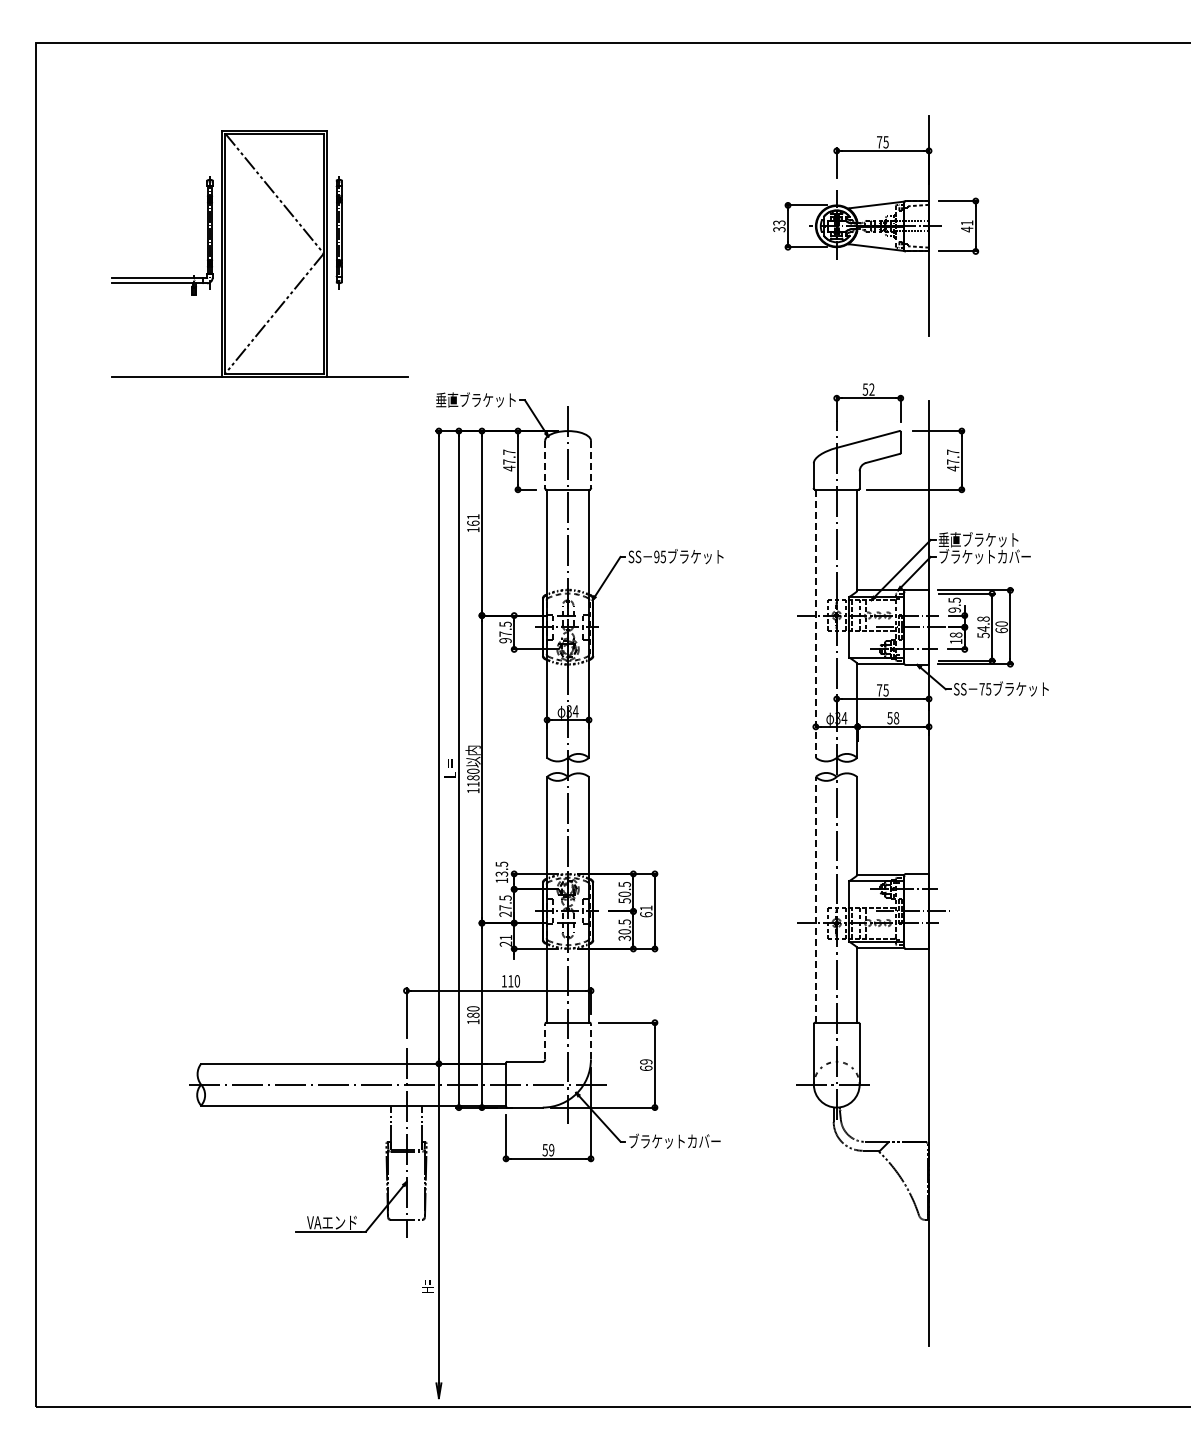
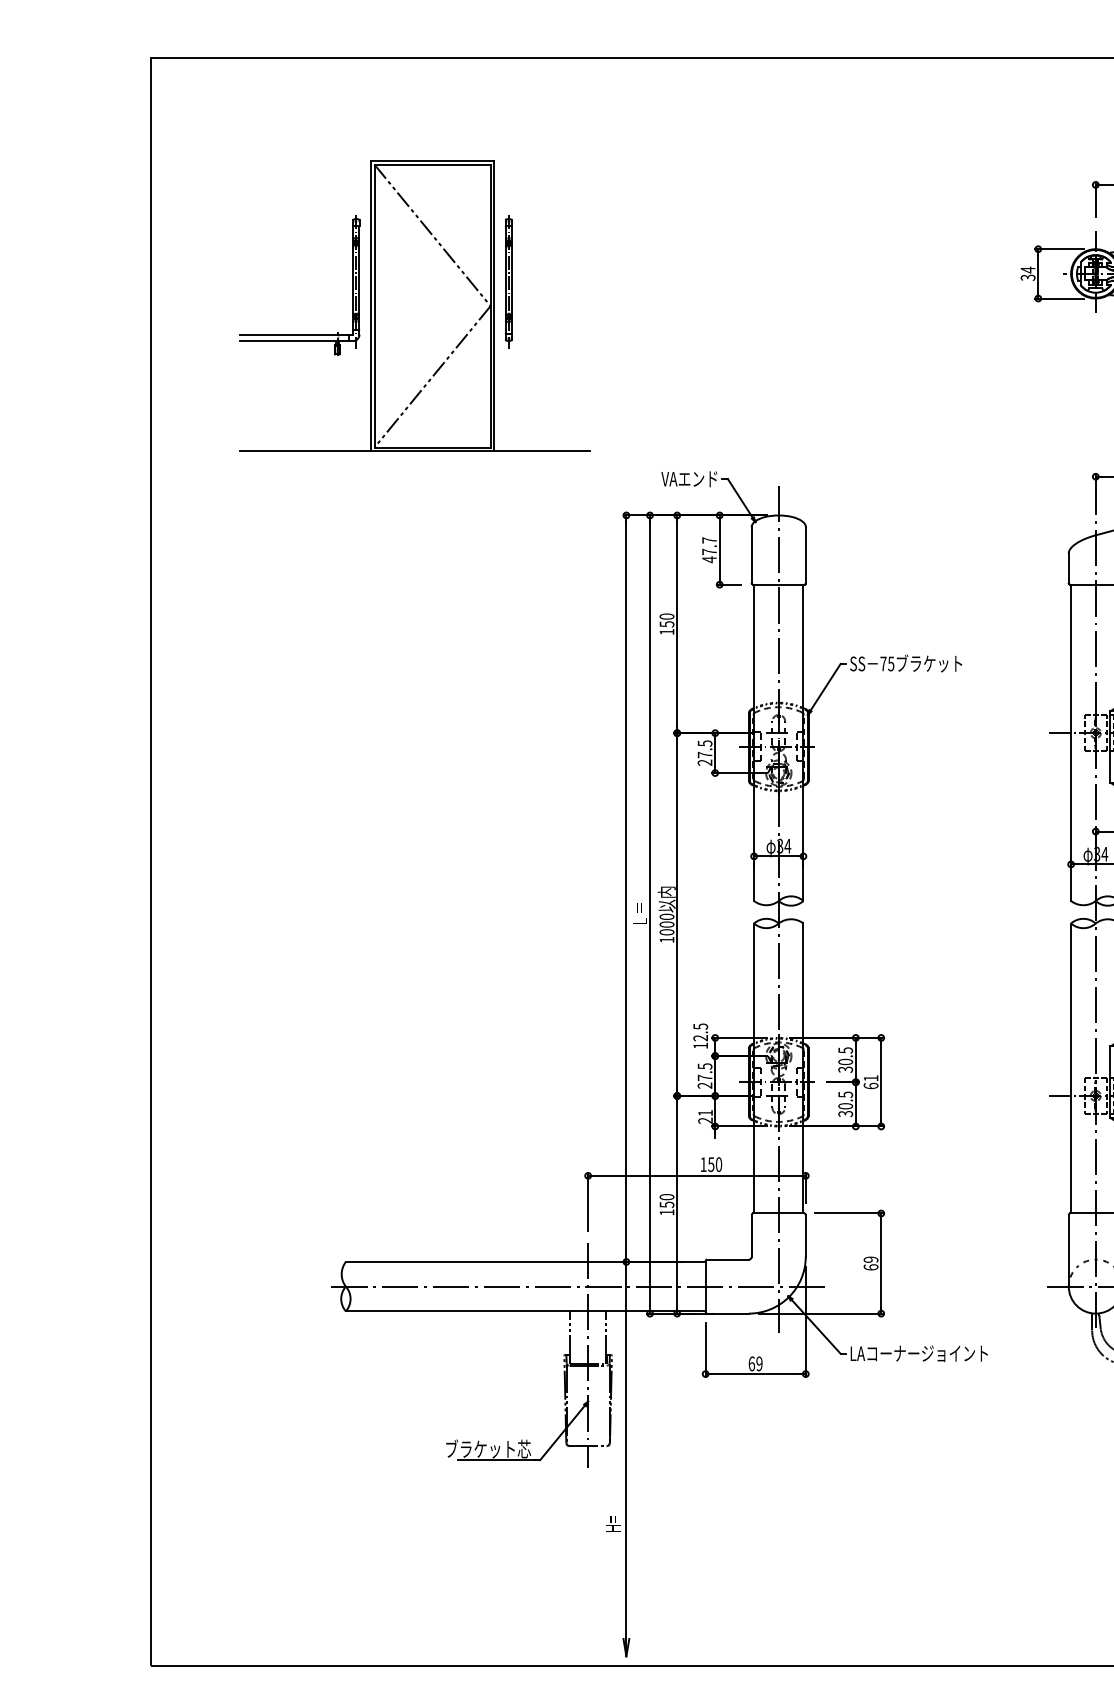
text: (779, 222) -> (1028, 269), 33 -> 34
text: (475, 399) -> (669, 478), 垂直ブラケット -> VAエンド
line: (545, 464) -> (752, 554), dashed -> solid
line: (591, 464) -> (806, 554), dashed -> solid
text: (473, 519) -> (667, 619), 161 -> 150
text: (656, 556) -> (883, 663), 95 -> 75
line: (815, 624) -> (1070, 743), dashed -> solid
text: (505, 640) -> (704, 762), 97.5 -> 27.5
text: (473, 780) -> (667, 927), 1180 -> 1000
text: (502, 873) -> (701, 1037), 13.5 -> 12.5
line: (815, 899) -> (1070, 1068), dashed -> solid
text: (624, 900) -> (845, 1069), 50.5 -> 30.5
text: (510, 981) -> (710, 1164), 110 -> 150
text: (473, 1014) -> (667, 1203), 180 -> 150
line: (545, 1041) -> (752, 1235), dashed -> solid
line: (590, 1041) -> (805, 1235), dashed -> solid
text: (687, 1140) -> (919, 1352), ブラケットカバー -> LAコーナージョイント
text: (544, 1149) -> (750, 1363), 59 -> 69
text: (322, 1222) -> (489, 1449), VAエンド -> ブラケット芯

